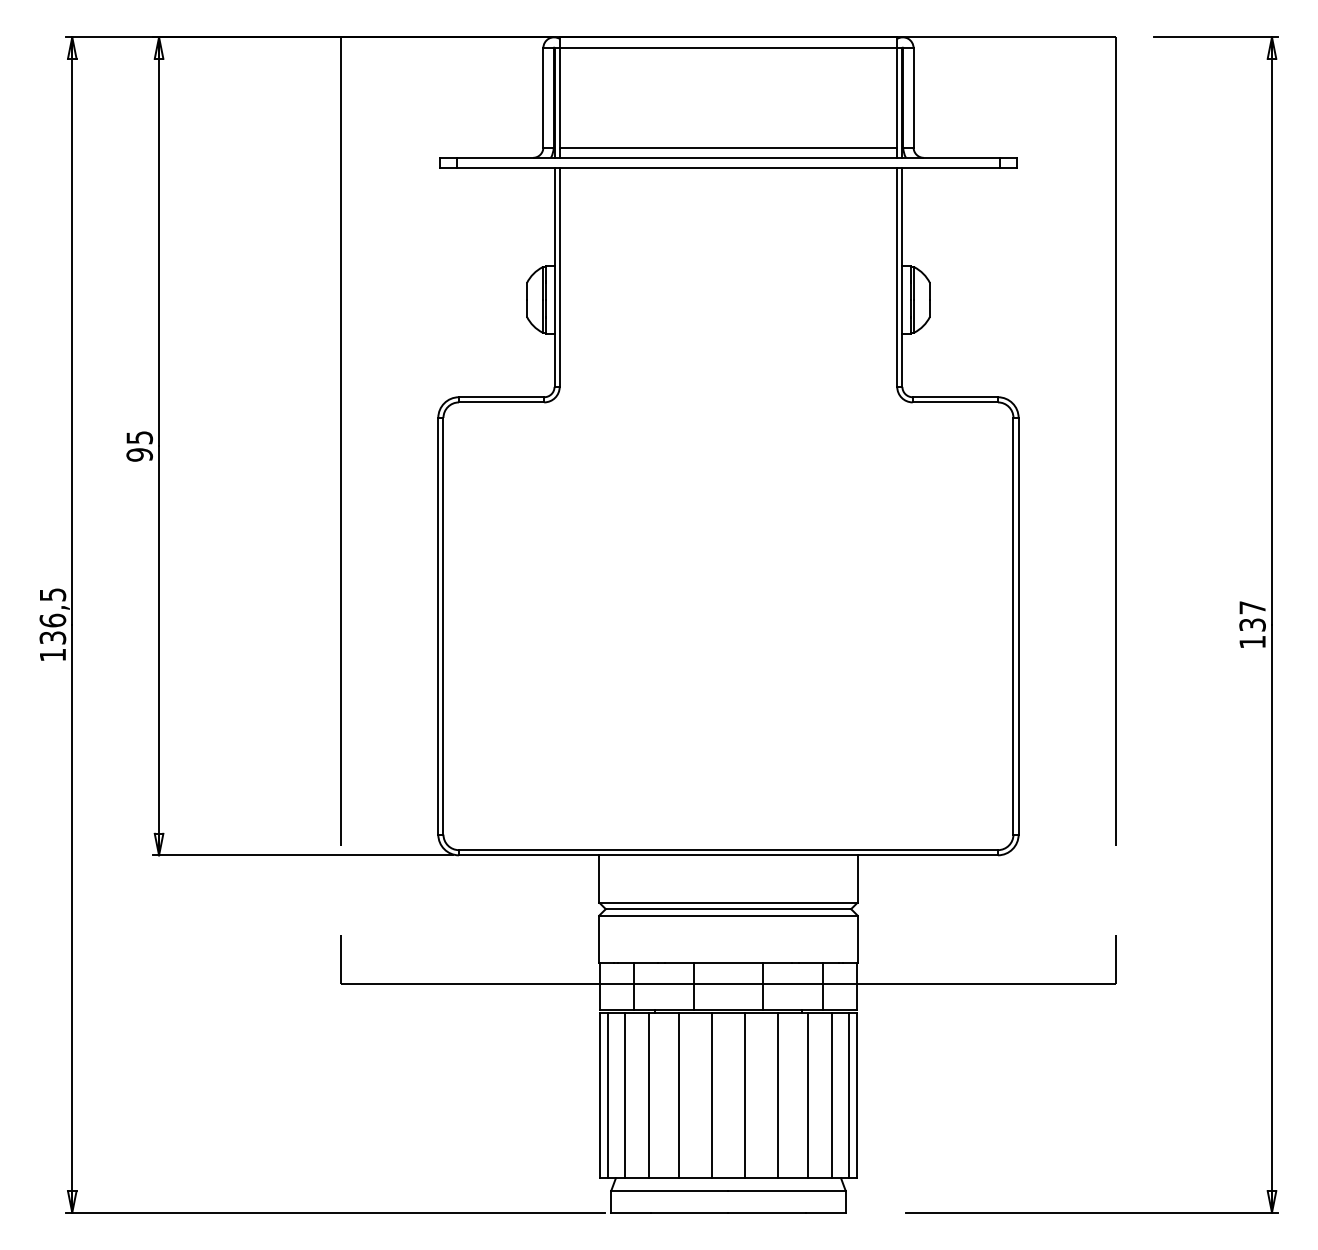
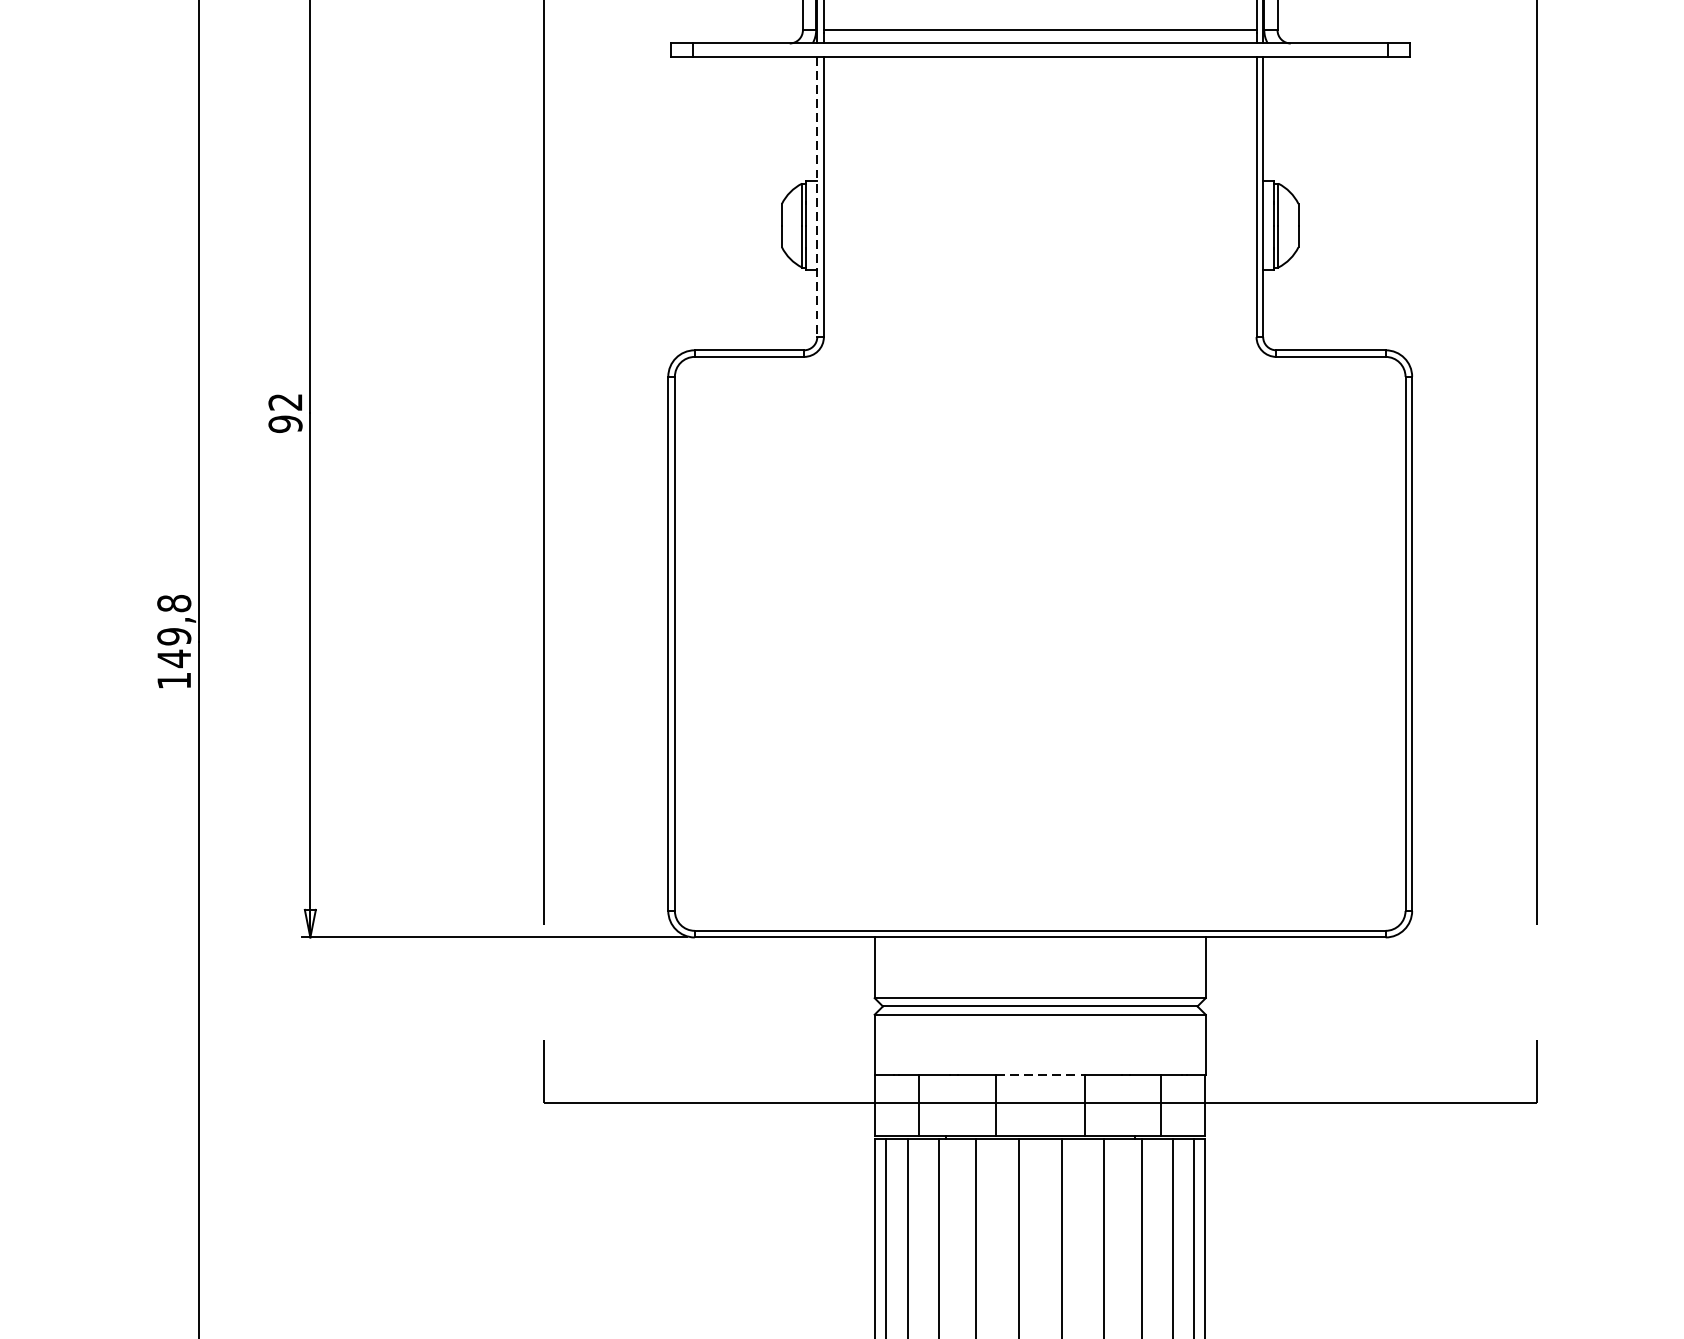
line: (554, 278) -> (817, 198), solid -> dashed
text: (139, 437) -> (285, 401), 95 -> 92
text: (52, 616) -> (173, 631), 136,5 -> 149,8
line: (728, 962) -> (1040, 1074), solid -> dashed

